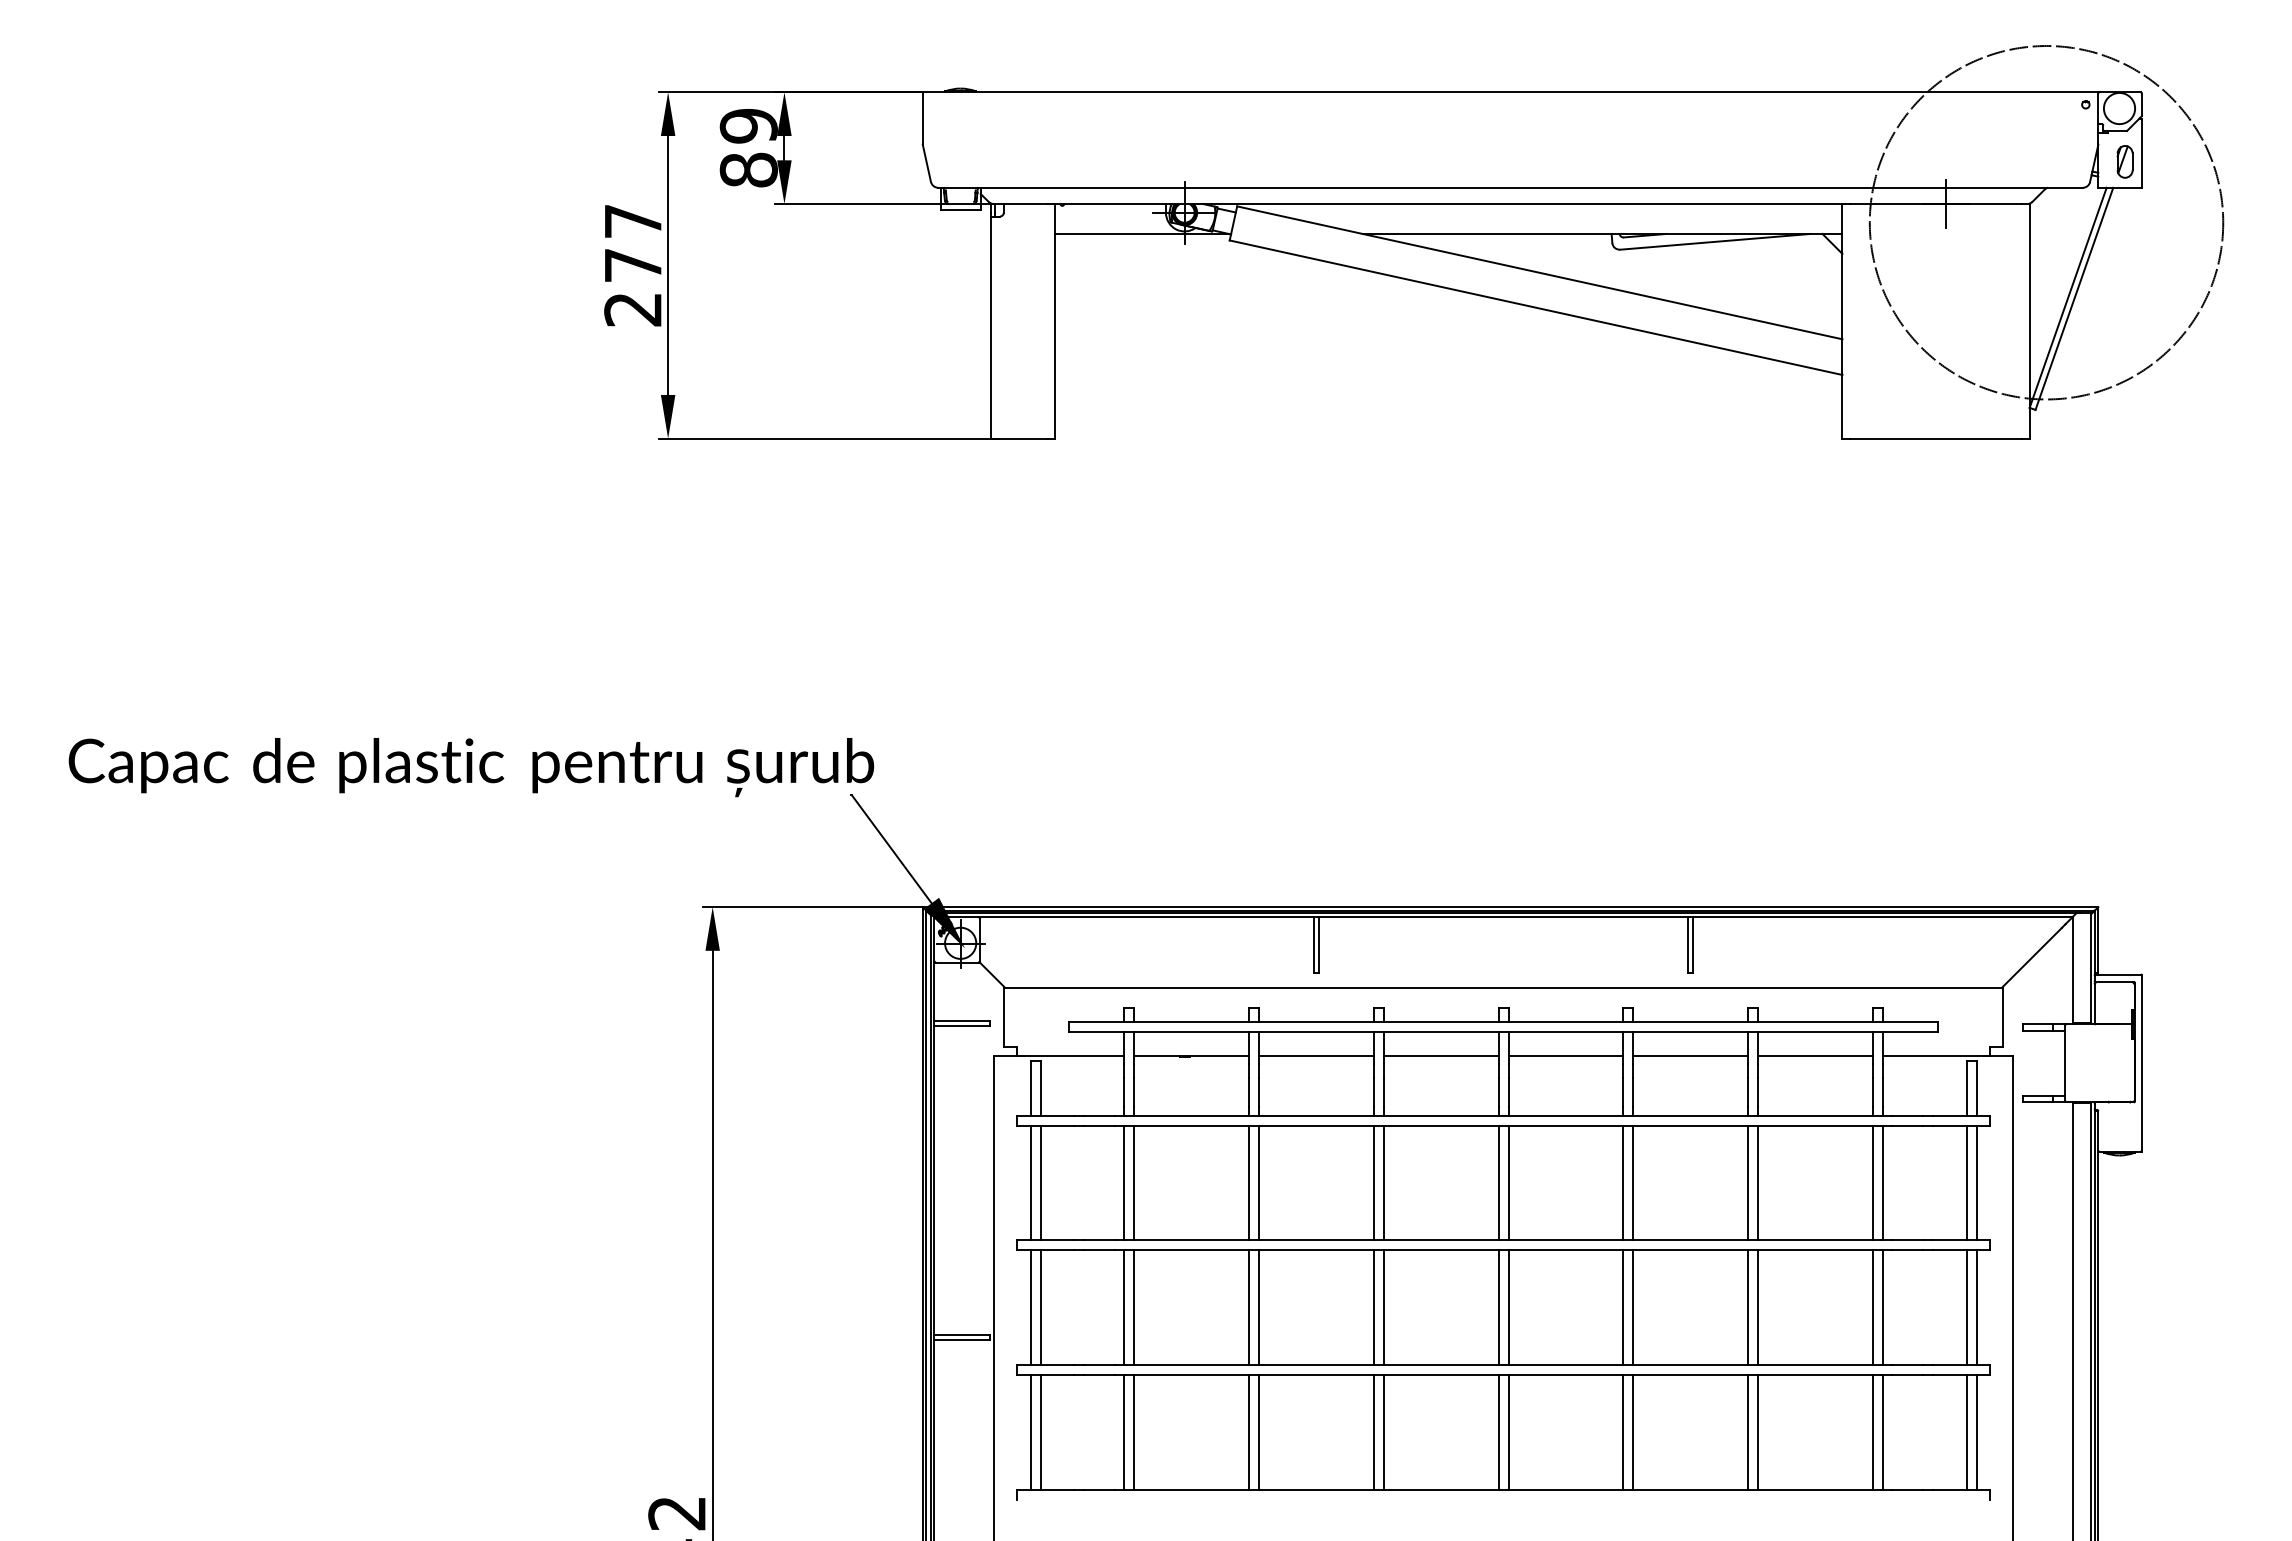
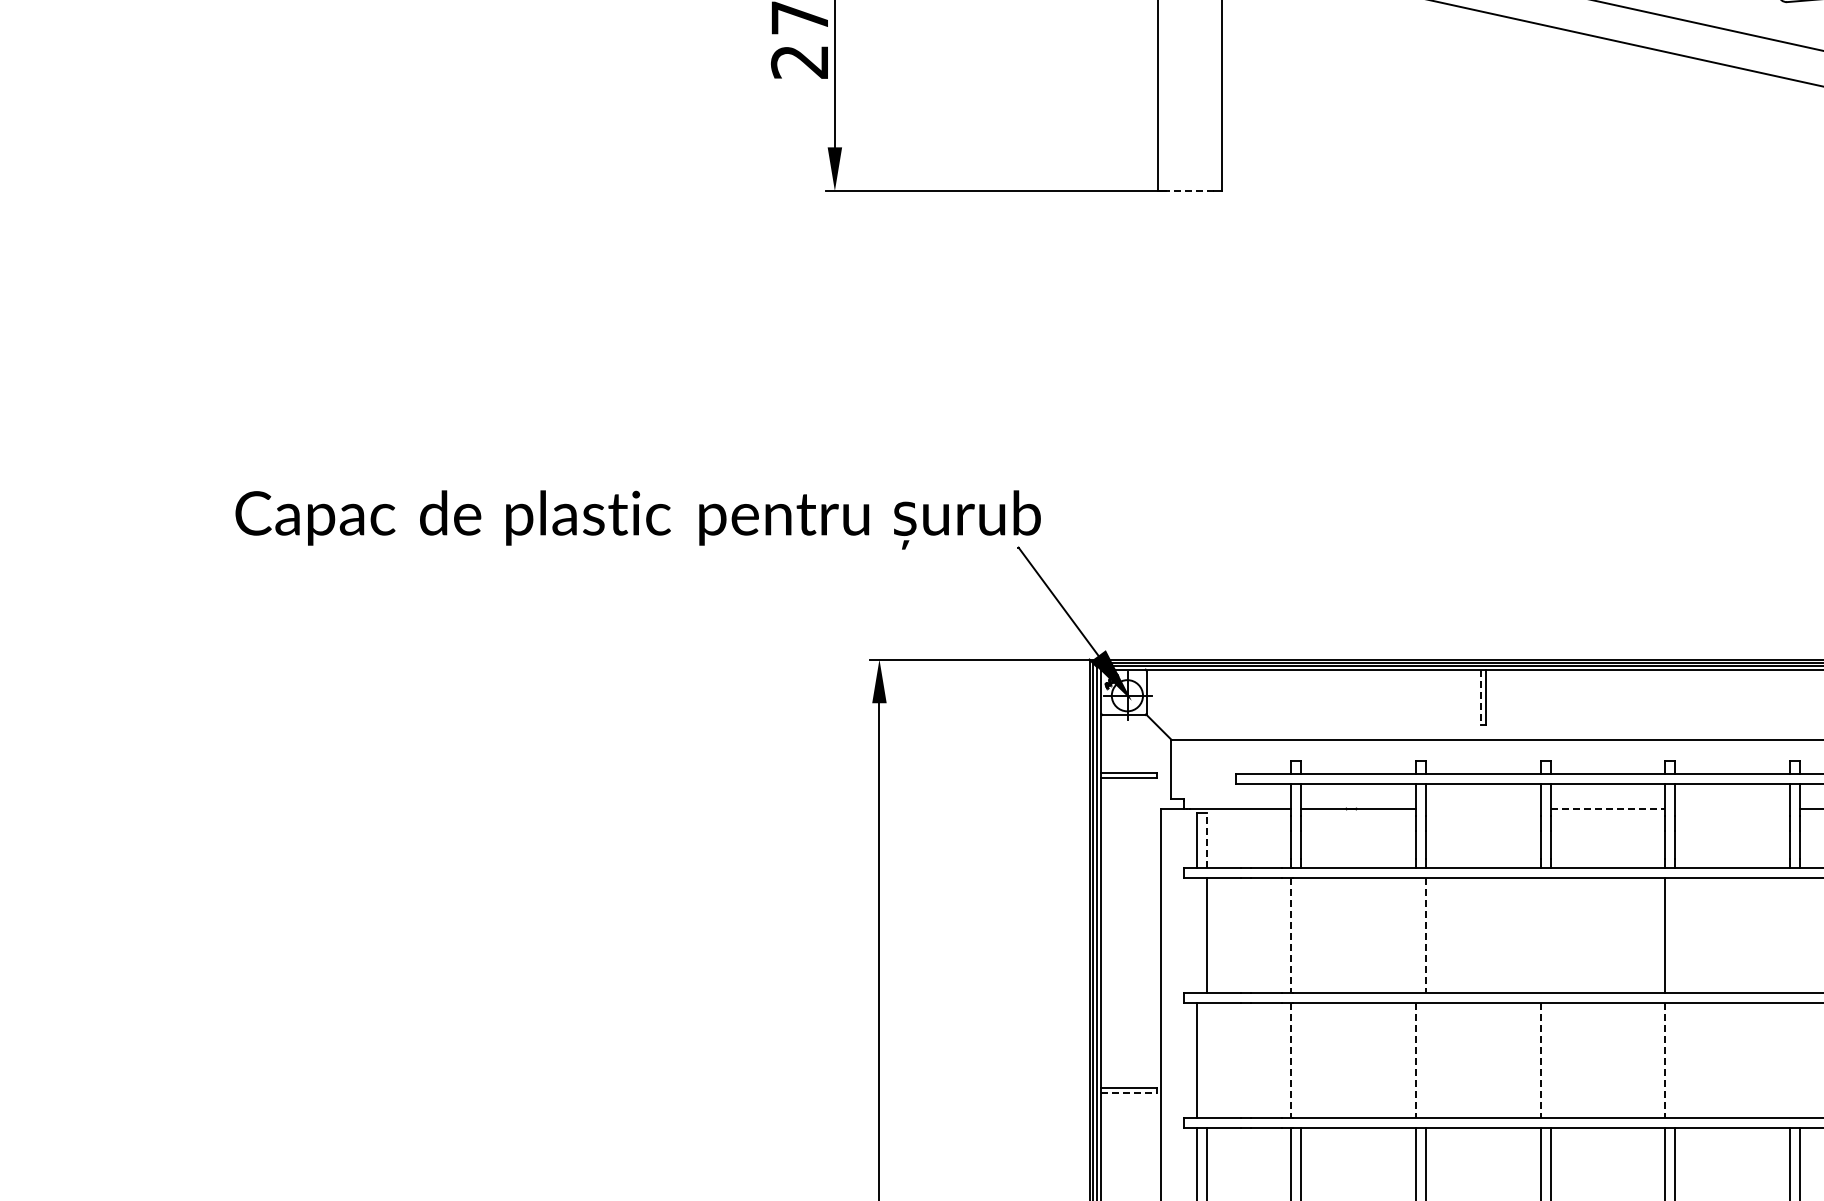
line: (1022, 438) -> (1189, 190), solid -> dashed
line: (1313, 945) -> (1480, 697), solid -> dashed
line: (1315, 1056) -> (1482, 808), removed
line: (1441, 1056) -> (1608, 808), solid -> dashed
line: (1565, 1056) -> (1732, 808), removed
line: (1040, 1087) -> (1207, 839), solid -> dashed
line: (1030, 1182) -> (1197, 934), removed
line: (1134, 1182) -> (1301, 934), removed
line: (1248, 1182) -> (1415, 934), removed
line: (1373, 1182) -> (1540, 934), removed
line: (1383, 1182) -> (1550, 934), removed
line: (1508, 1182) -> (1675, 934), removed
line: (1623, 1182) -> (1790, 934), removed
line: (1633, 1182) -> (1800, 934), removed
line: (1124, 1183) -> (1291, 935), solid -> dashed
line: (1258, 1183) -> (1425, 935), solid -> dashed
line: (1040, 1307) -> (1207, 1059), removed
line: (1134, 1307) -> (1301, 1059), removed
line: (1258, 1307) -> (1425, 1059), removed
line: (1383, 1307) -> (1550, 1059), removed
line: (1508, 1307) -> (1675, 1059), removed
line: (1623, 1307) -> (1790, 1059), removed
line: (1633, 1307) -> (1800, 1059), removed
line: (1124, 1308) -> (1291, 1060), solid -> dashed
line: (1248, 1308) -> (1415, 1060), solid -> dashed
line: (1373, 1308) -> (1540, 1060), solid -> dashed
line: (1498, 1308) -> (1665, 1060), solid -> dashed
line: (962, 1340) -> (1129, 1092), solid -> dashed

